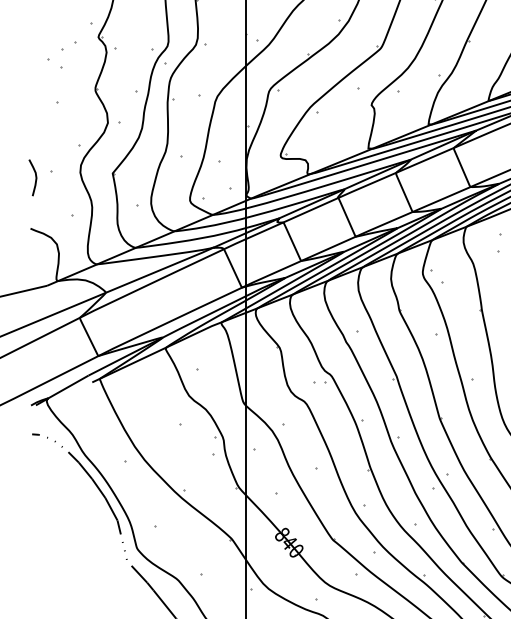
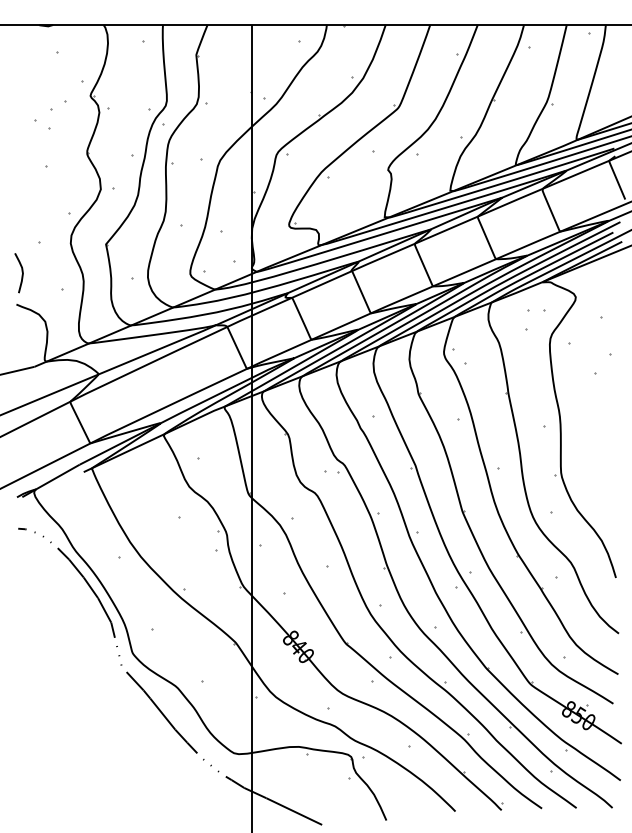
curve: (35, 177) -> (21, 272), moved

